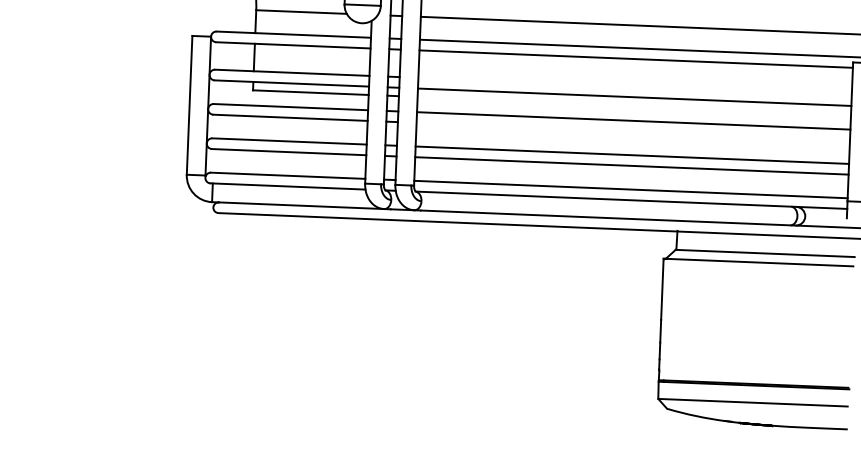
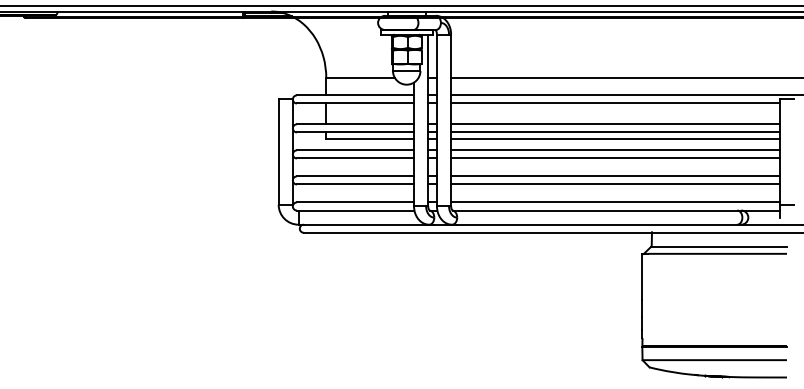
line: (635, 86) -> (615, 124), added
line: (634, 105) -> (615, 138), added
line: (633, 131) -> (615, 158), added

